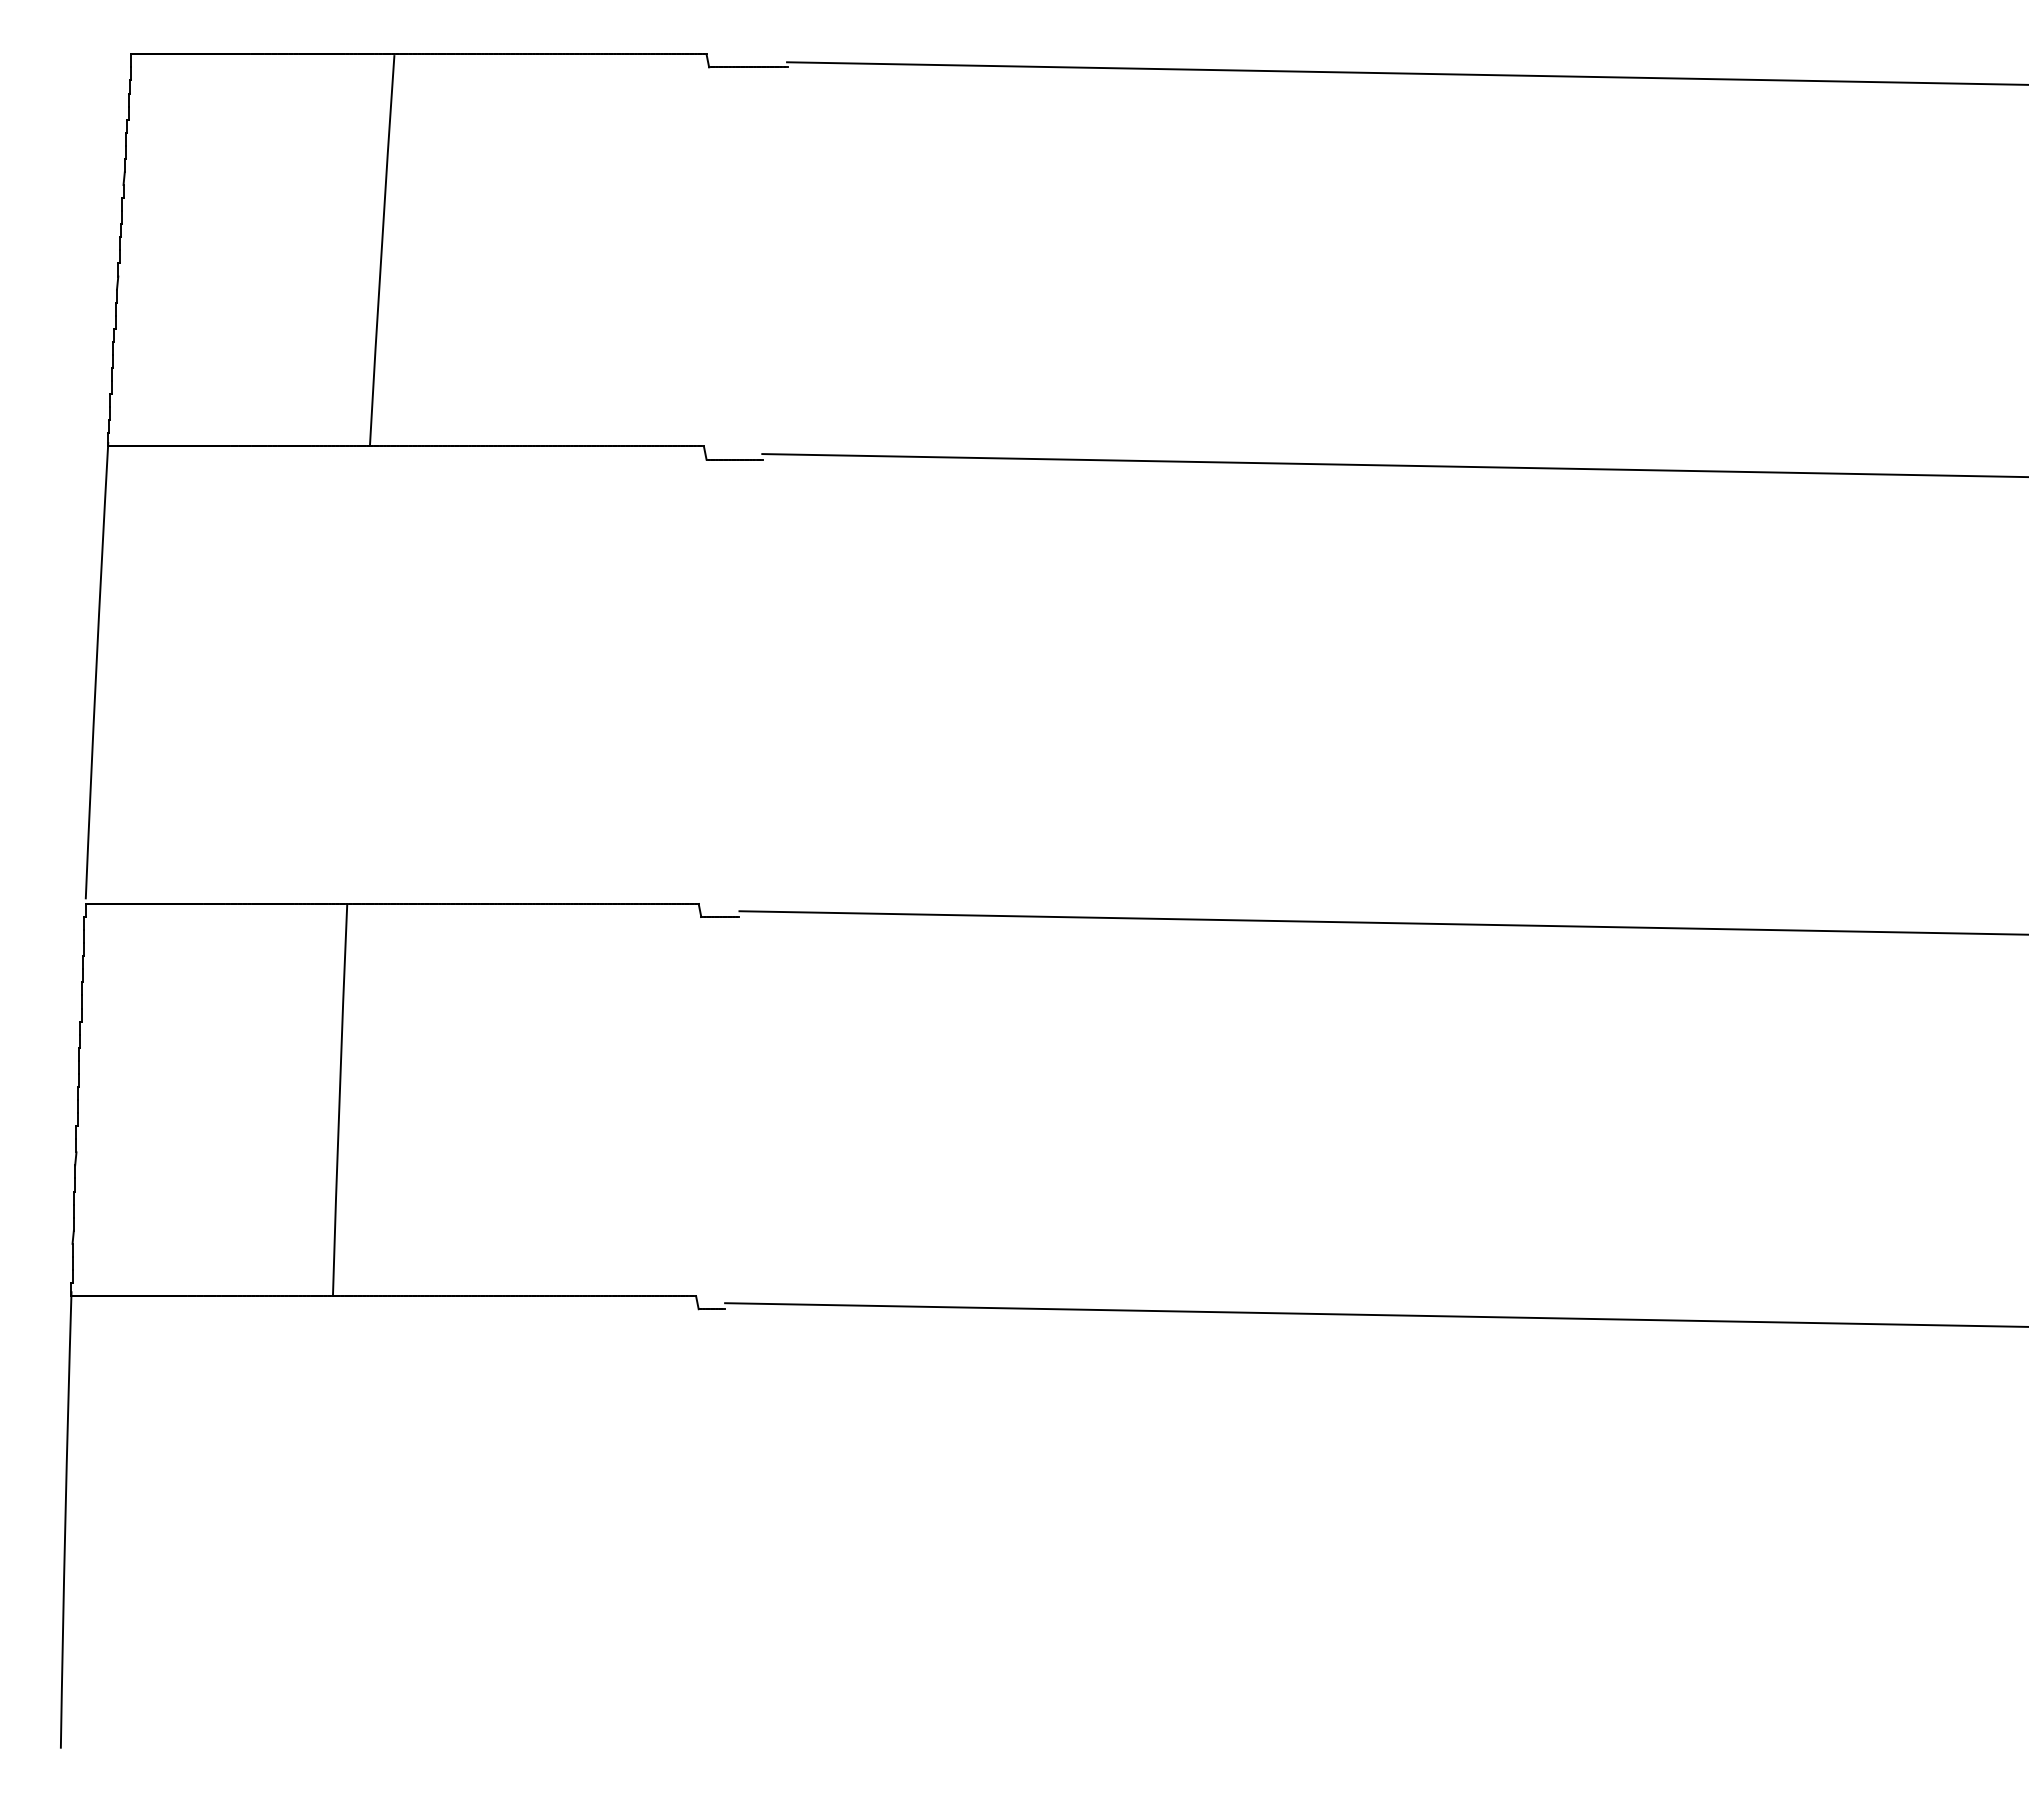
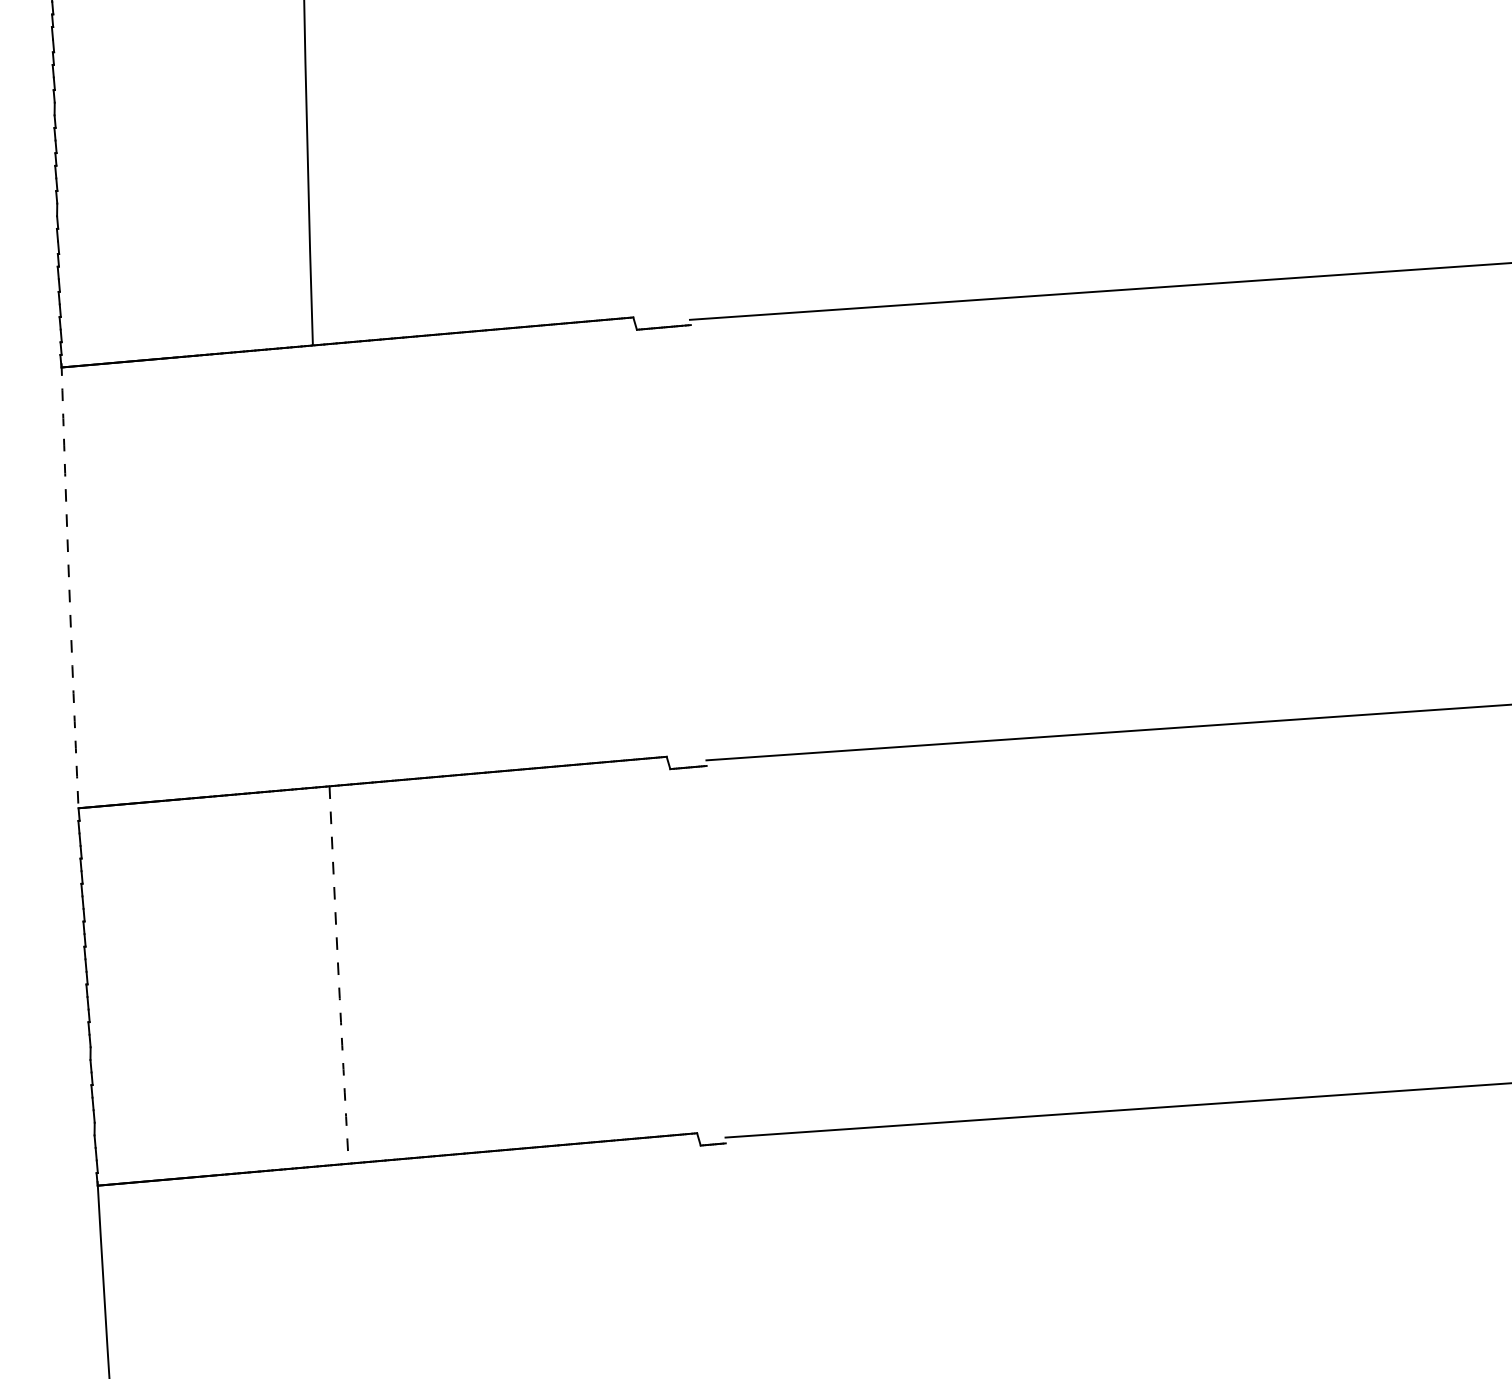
arc: (96, 670) -> (69, 583), solid -> dashed
arc: (339, 1100) -> (338, 975), solid -> dashed

